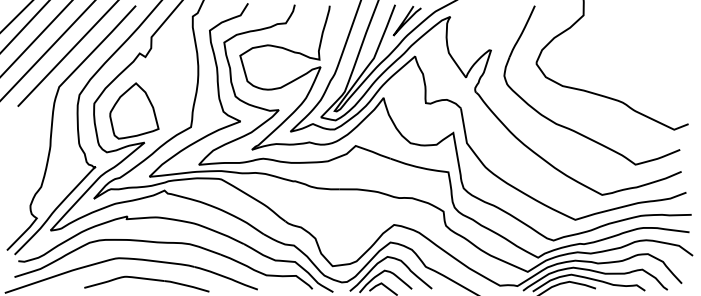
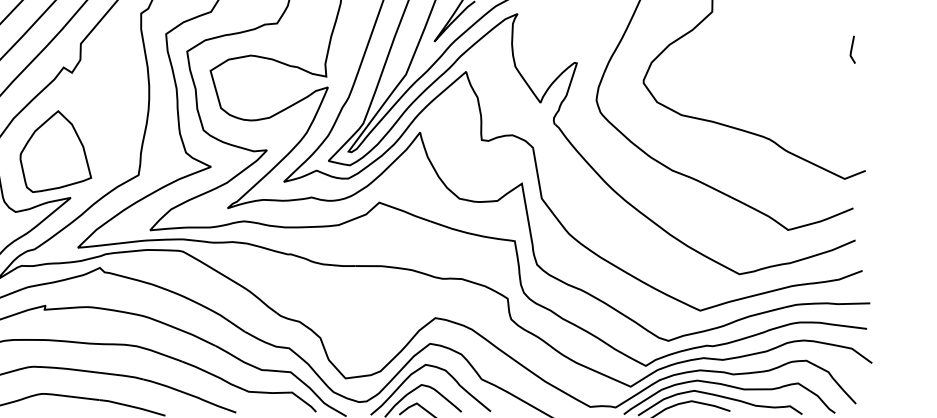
line: (679, 40) -> (852, 48), added

